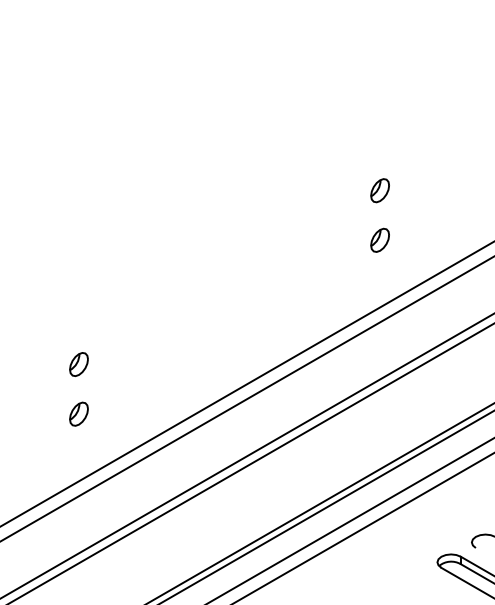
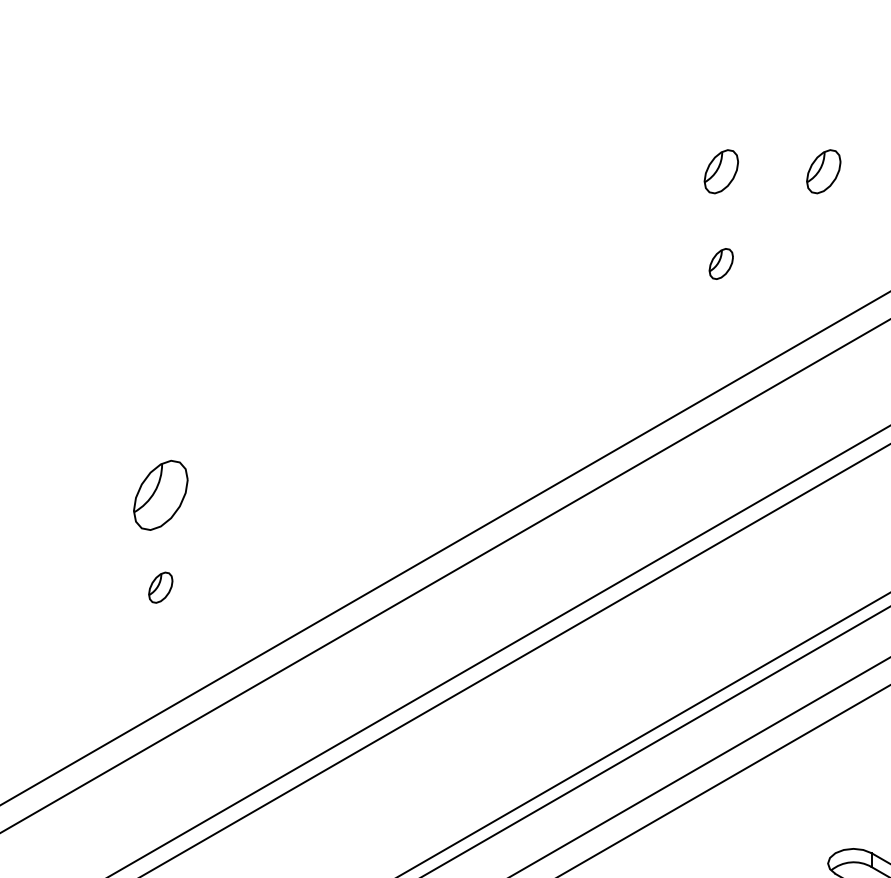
part: (434, 190) -> (822, 171), added
part: (379, 239) -> (720, 262), size x0.7
part: (78, 364) -> (159, 495), size x1.6
part: (78, 413) -> (159, 586), size x0.7

